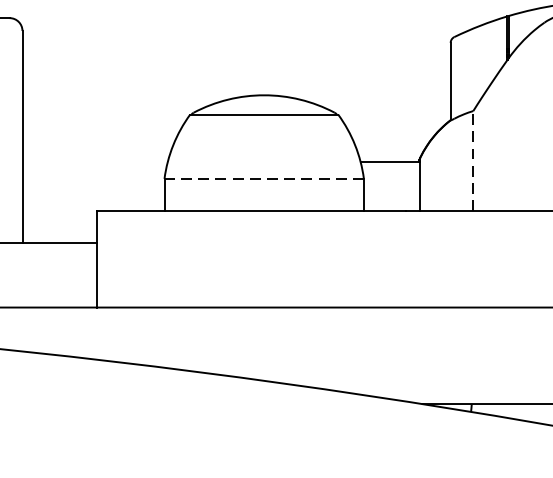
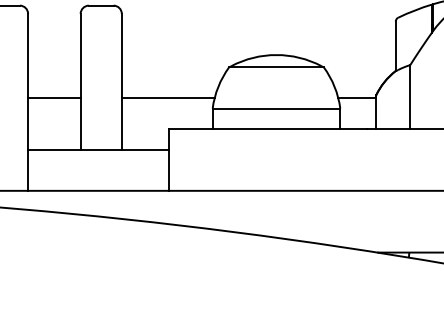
line: (93, 161) -> (167, 97), added
line: (473, 161) -> (410, 97), dashed -> solid
line: (264, 178) -> (276, 108), dashed -> solid

